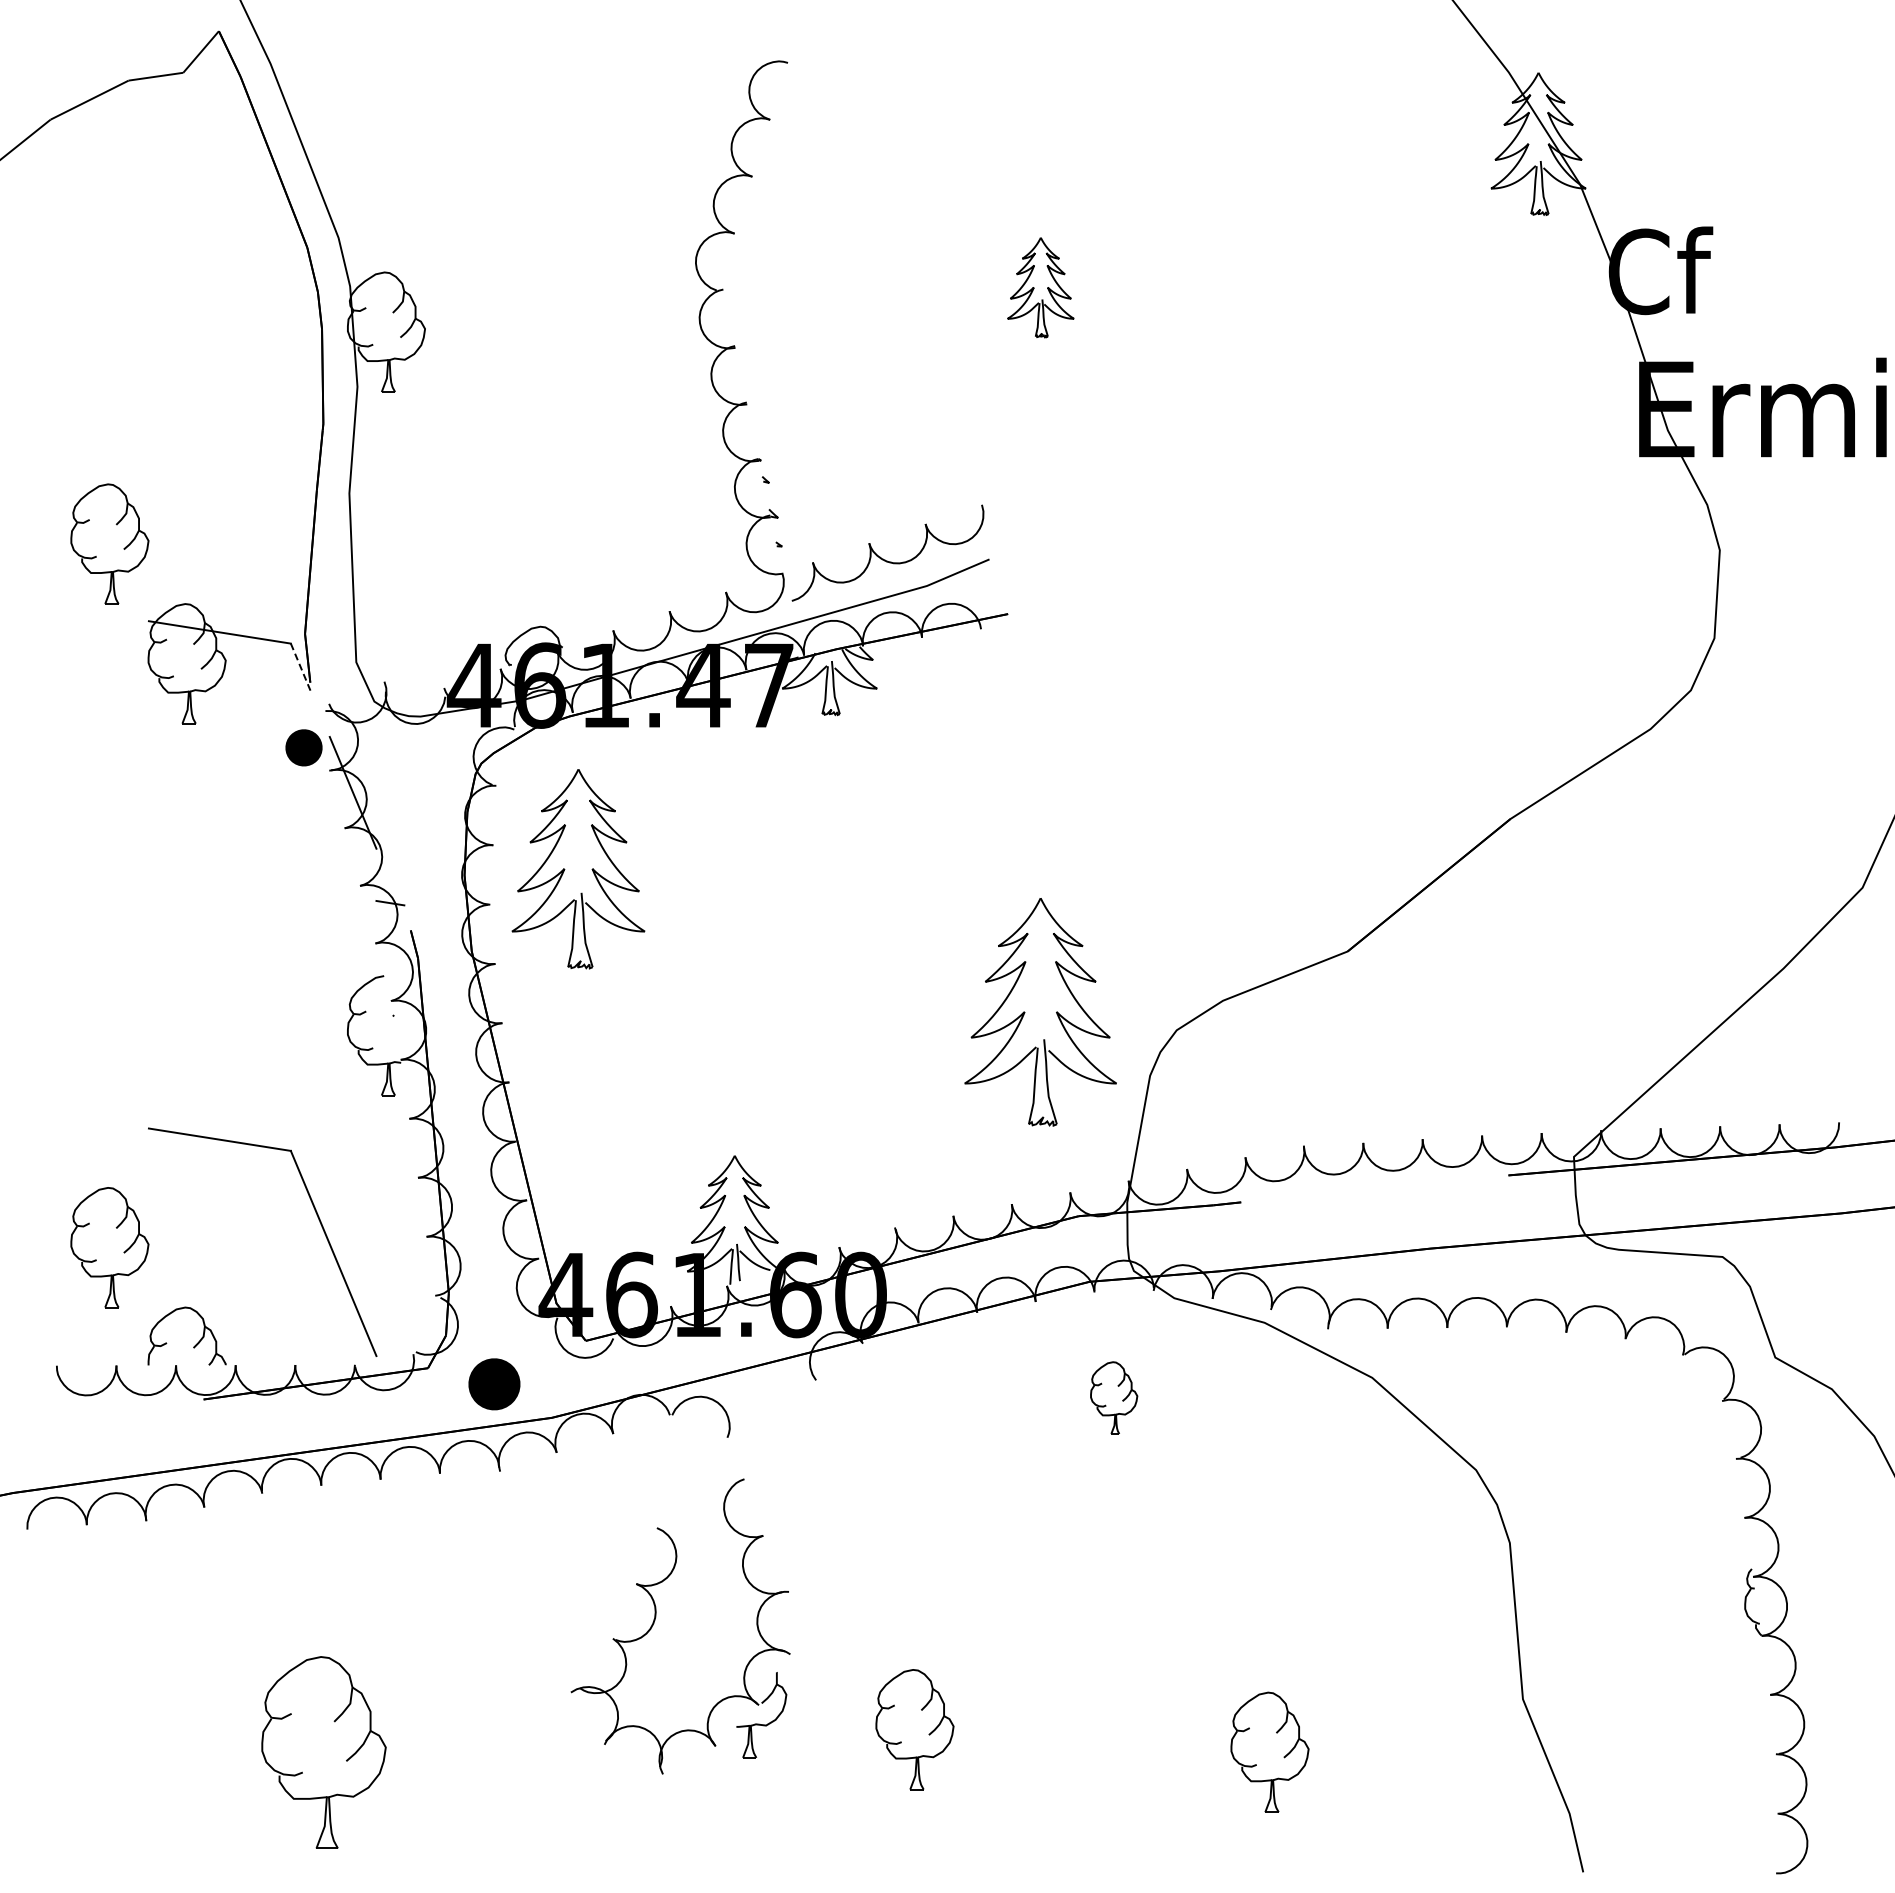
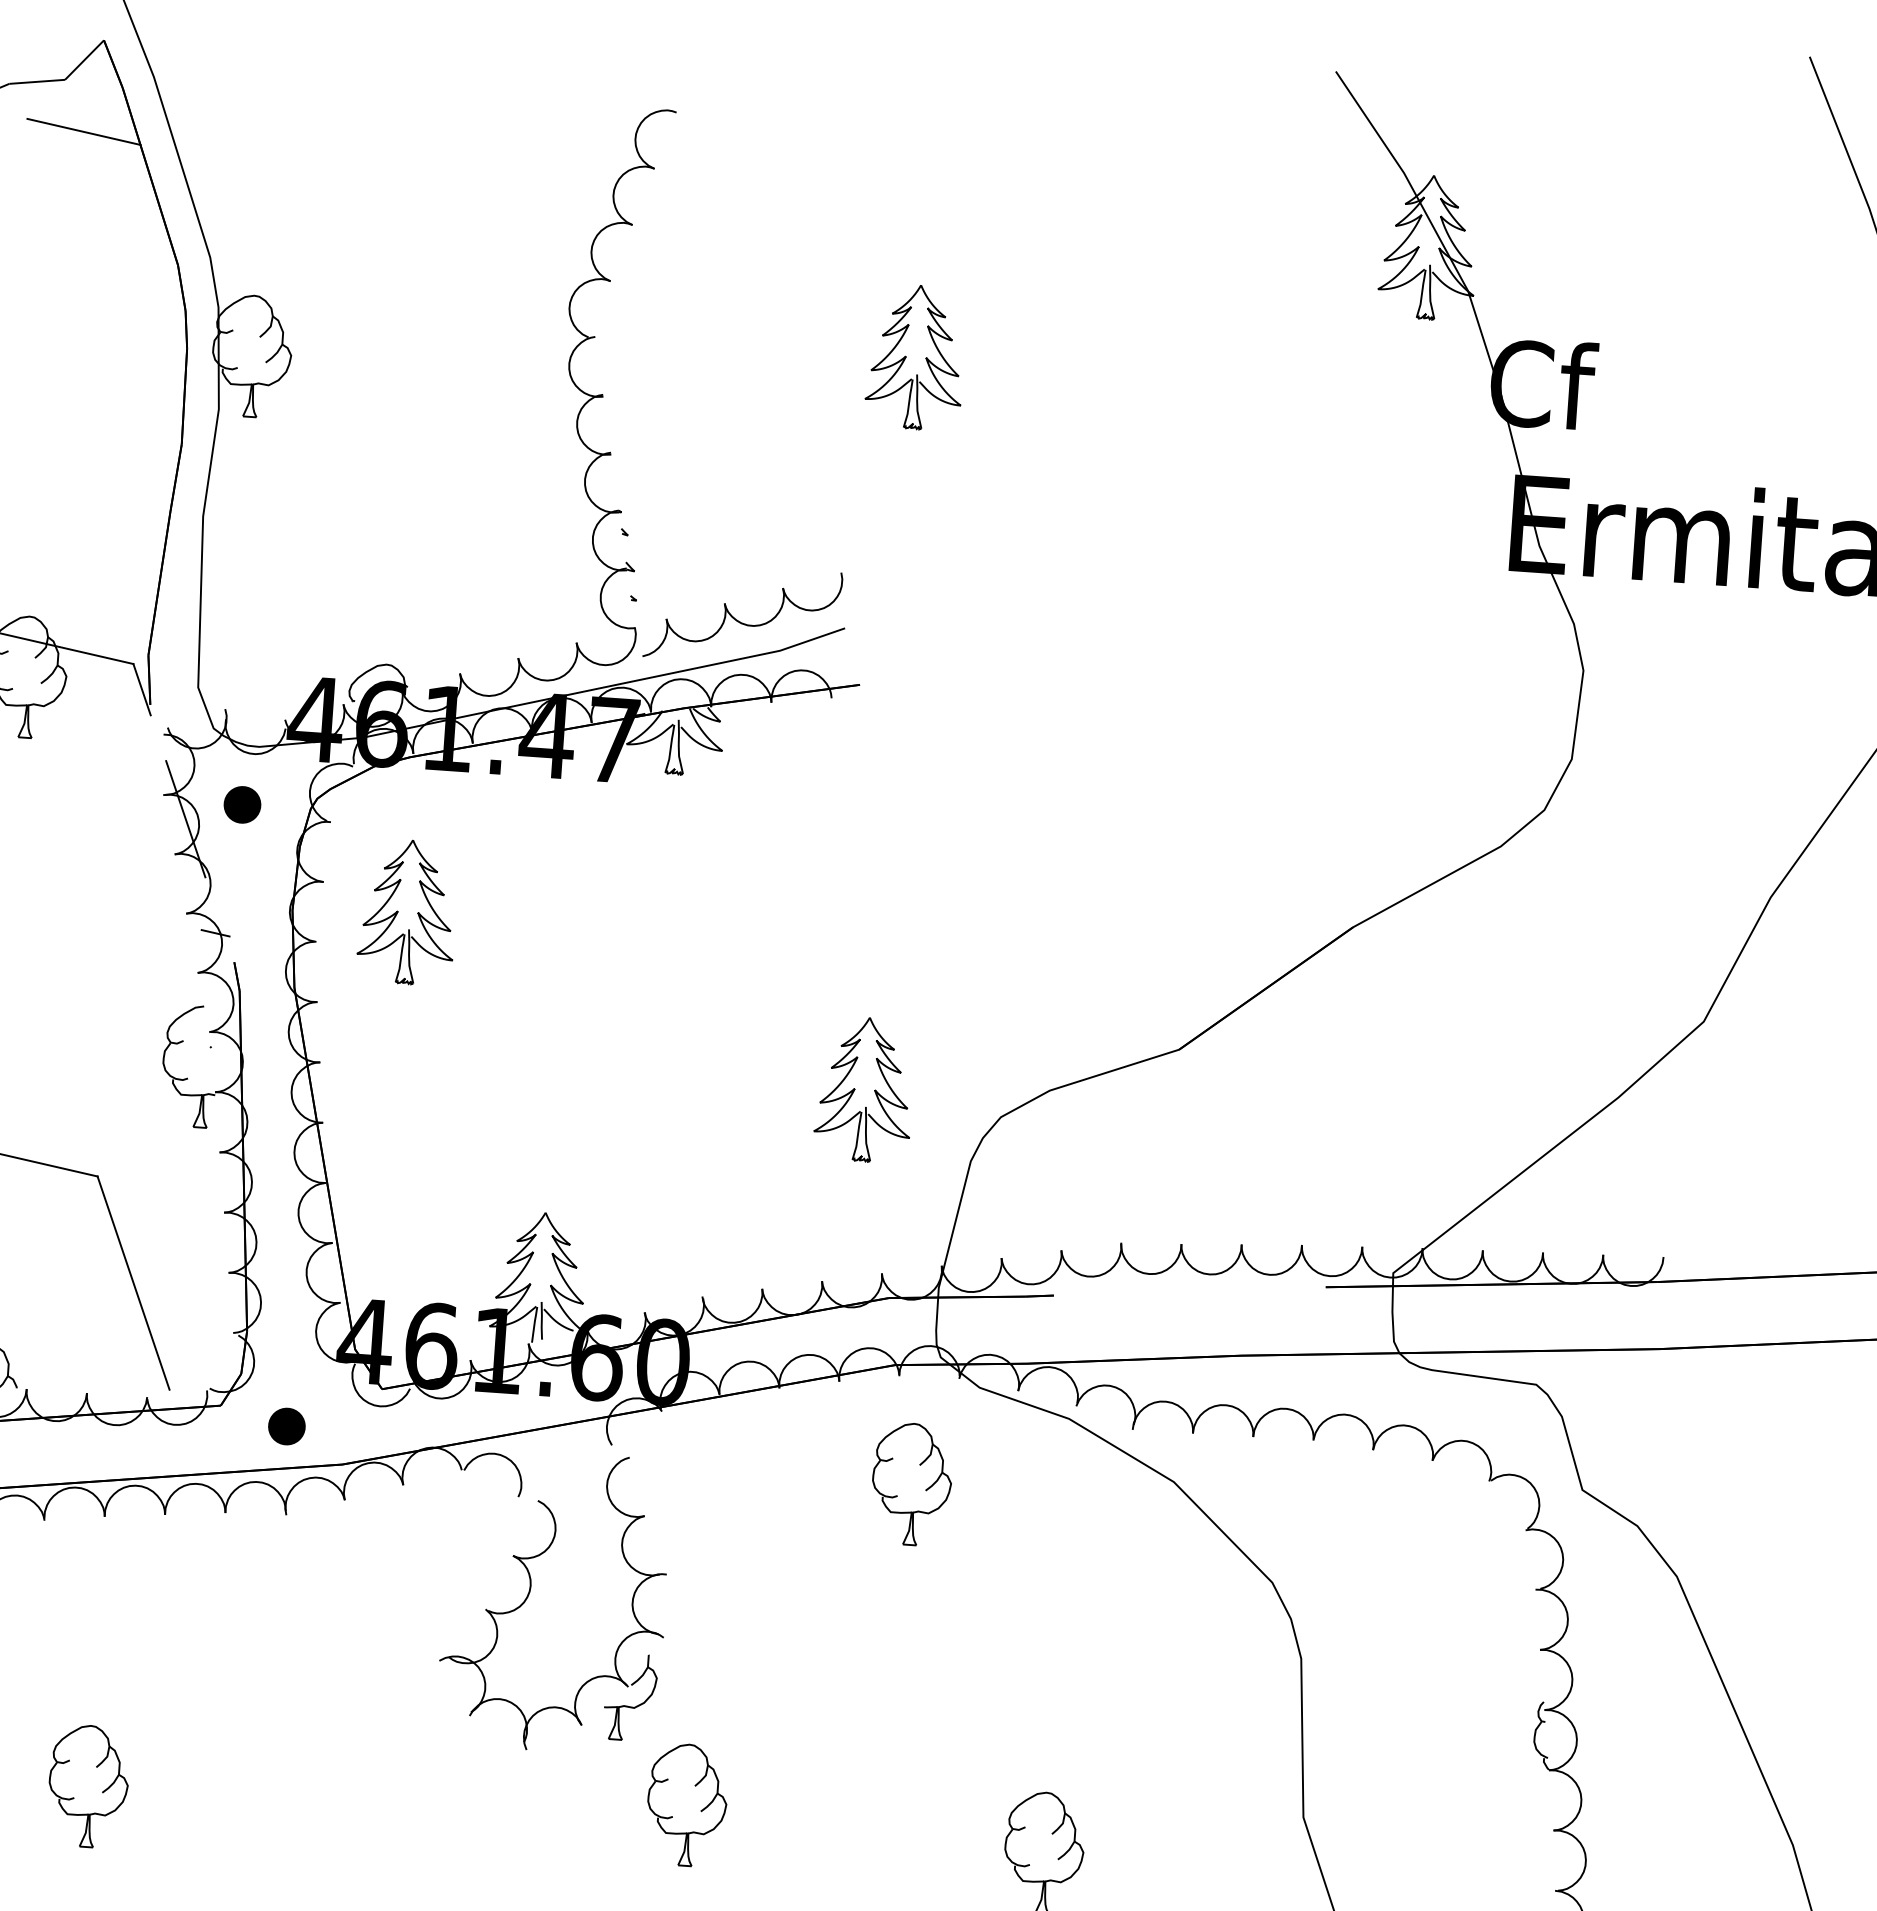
line: (205, 122) -> (83, 131), added
part: (1040, 287) -> (915, 357), size x1.43
line: (301, 668) -> (142, 689), dashed -> solid
part: (303, 747) -> (241, 804), moved
part: (578, 868) -> (408, 911), size x0.71
part: (1040, 1012) -> (864, 1089), size x0.62
part: (494, 1383) -> (286, 1425), size x0.71
part: (1113, 1397) -> (911, 1483), size x1.67
part: (656, 1617) -> (531, 1591), moved
part: (323, 1751) -> (88, 1785), size x0.62

